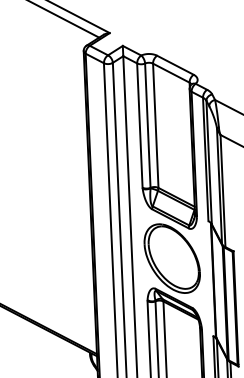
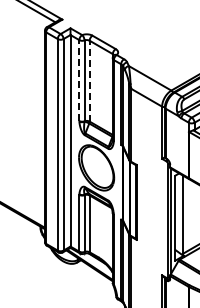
line: (155, 124) -> (89, 80), solid -> dashed
line: (140, 125) -> (79, 80), solid -> dashed

